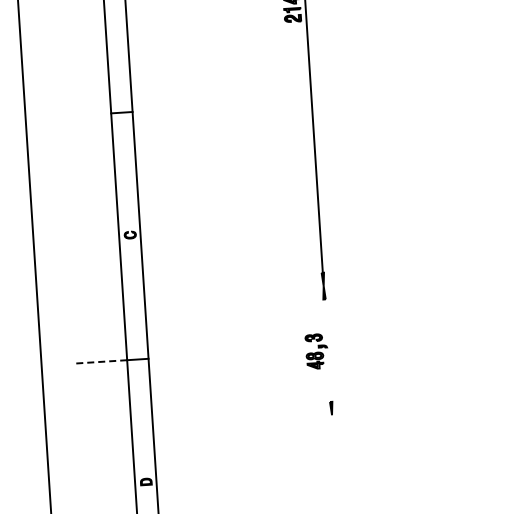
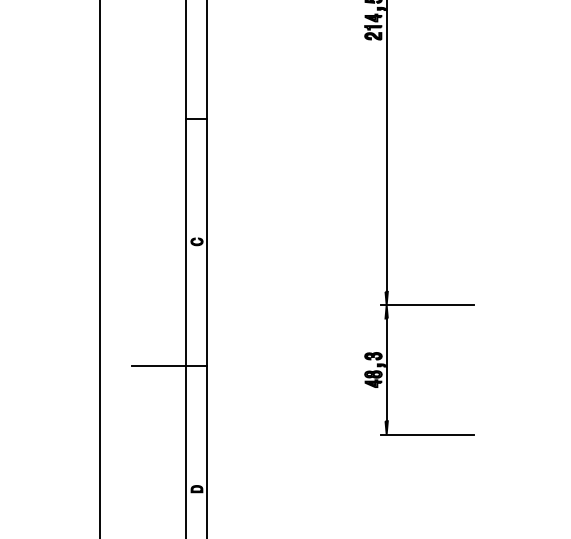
line: (364, 283) -> (427, 305), added
line: (327, 350) -> (386, 369), added
line: (100, 361) -> (159, 366), dashed -> solid
line: (372, 412) -> (427, 434), added

